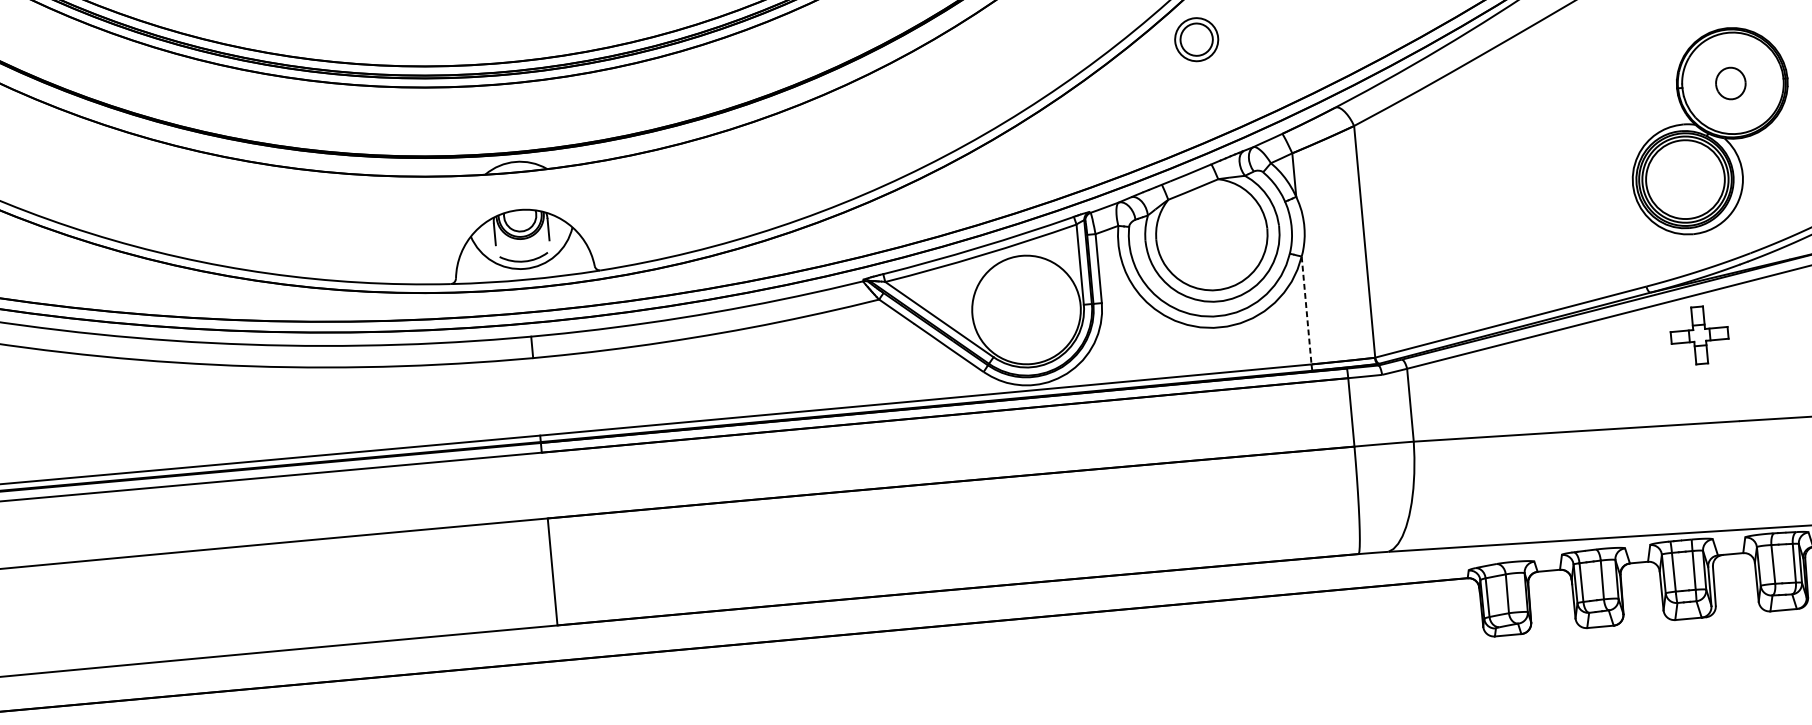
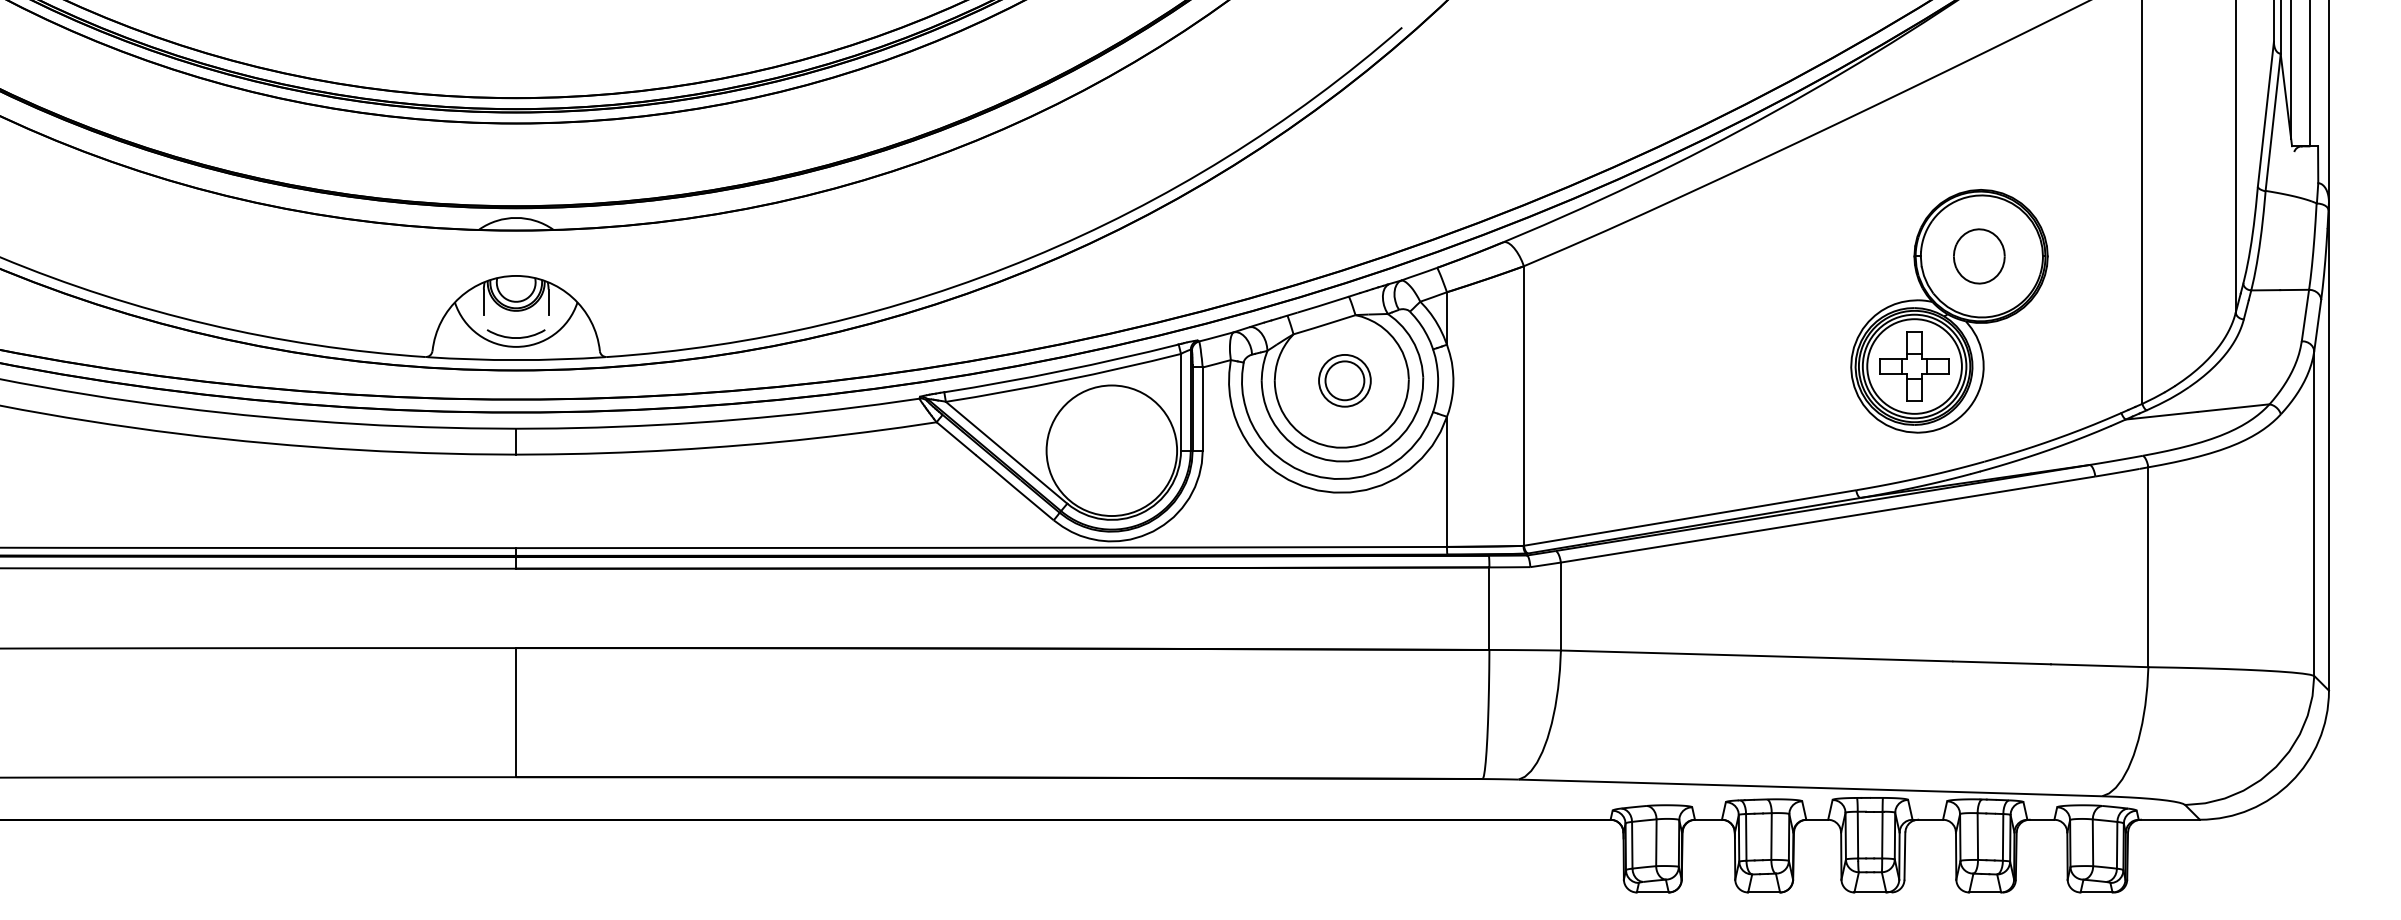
part: (1196, 39) -> (1344, 380), moved
part: (1730, 83) -> (1979, 256), size x1.43
line: (1306, 311) -> (1446, 482), dashed -> solid
part: (1699, 335) -> (1914, 366), moved

